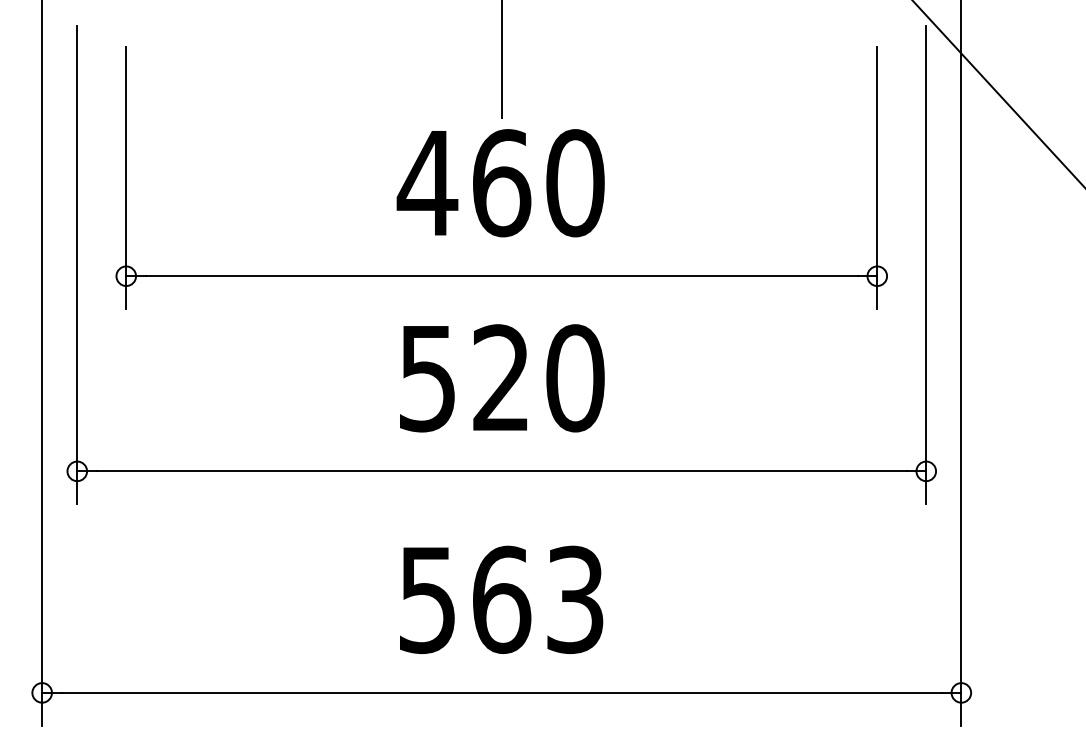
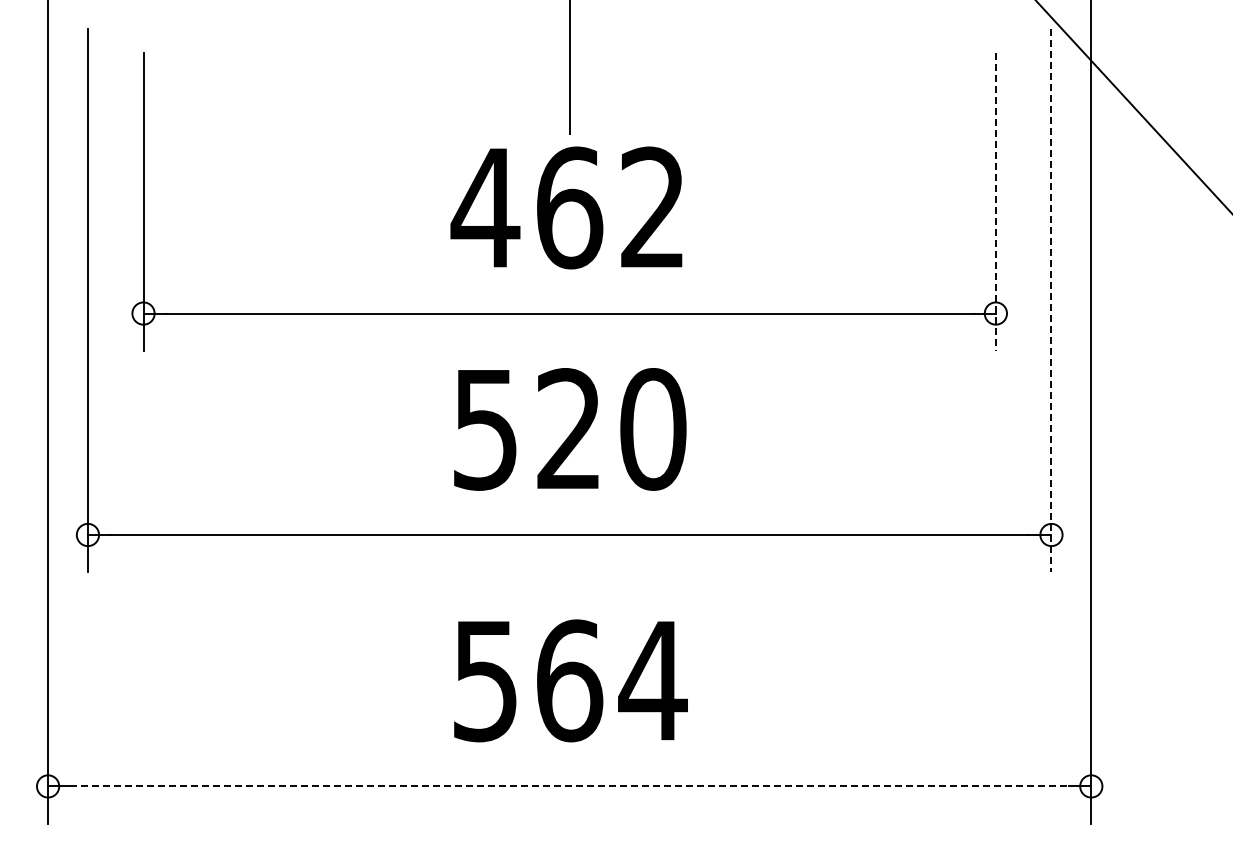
line: (876, 178) -> (995, 202), solid -> dashed
text: (575, 182) -> (653, 207), 460 -> 462
line: (926, 265) -> (1051, 301), solid -> dashed
text: (574, 599) -> (652, 680), 563 -> 564
line: (502, 692) -> (570, 786), solid -> dashed

